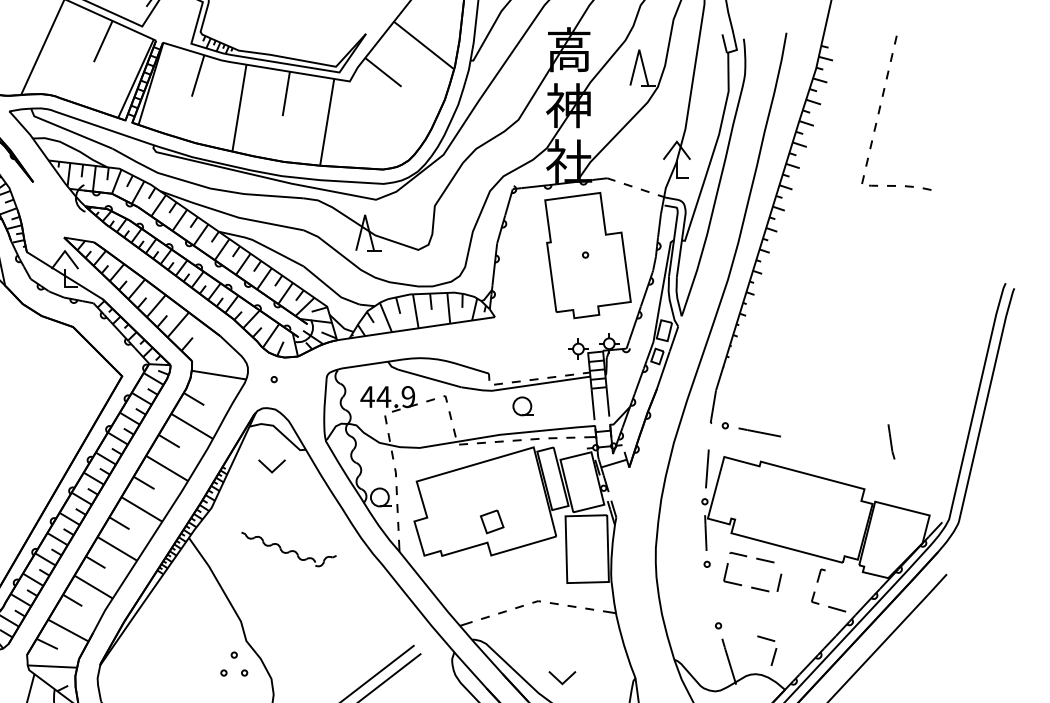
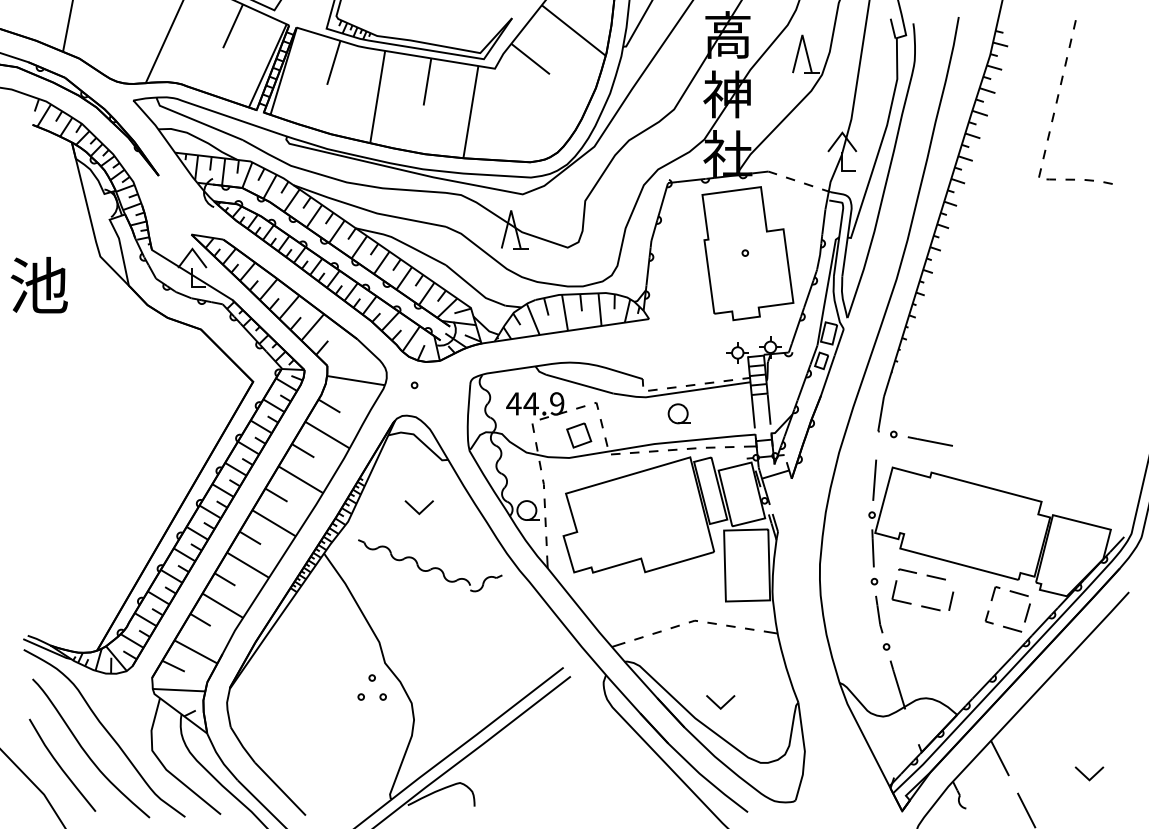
line: (891, 441) -> (879, 614), moved
part: (271, 466) -> (418, 507), moved
part: (492, 521) -> (579, 435), moved
part: (289, 549) -> (430, 565), size x1.43
part: (774, 652) -> (1027, 608), moved

